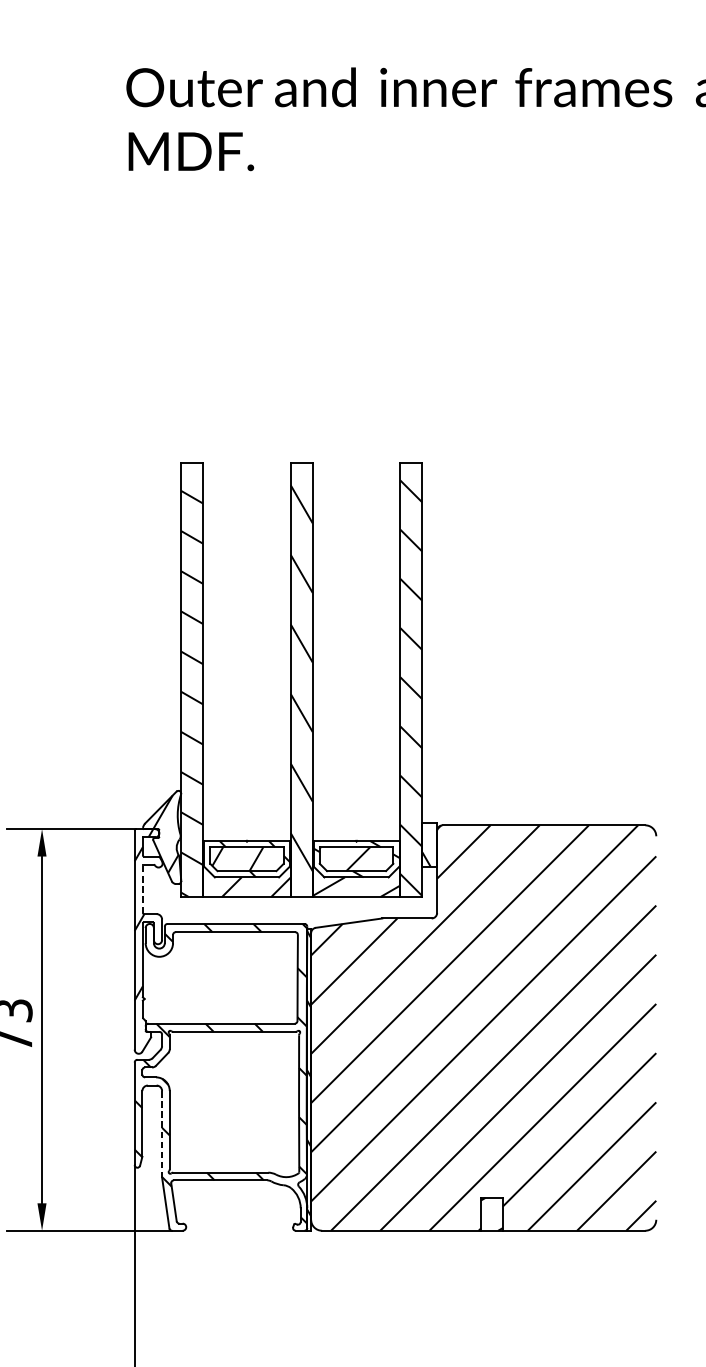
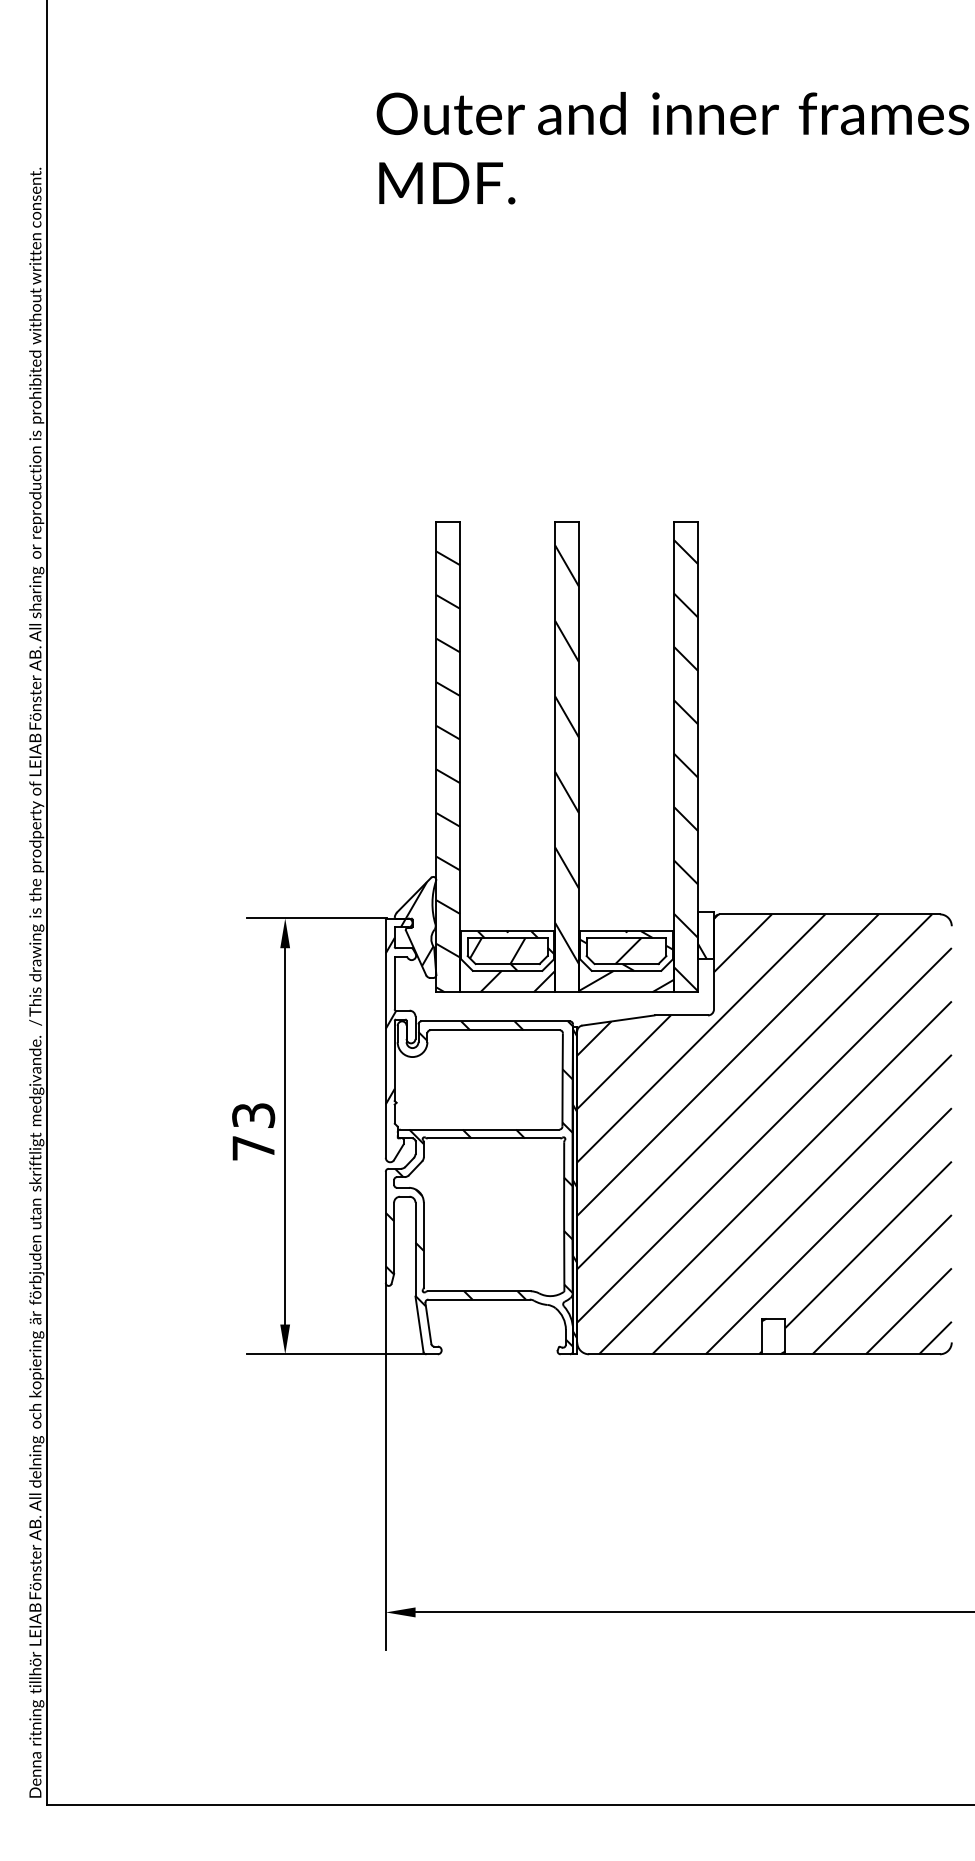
line: (142, 888) -> (394, 982), dashed -> solid
line: (162, 1134) -> (415, 1249), dashed -> solid

